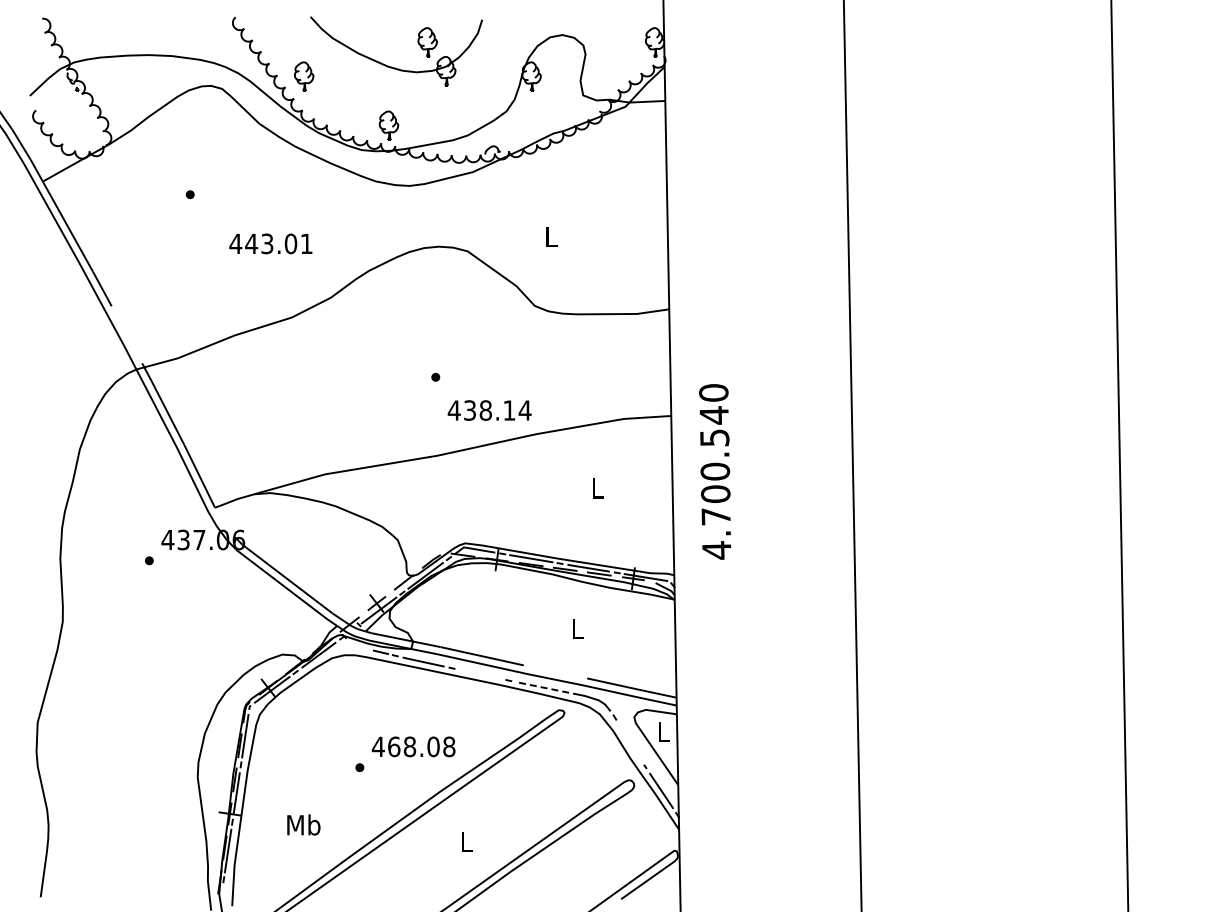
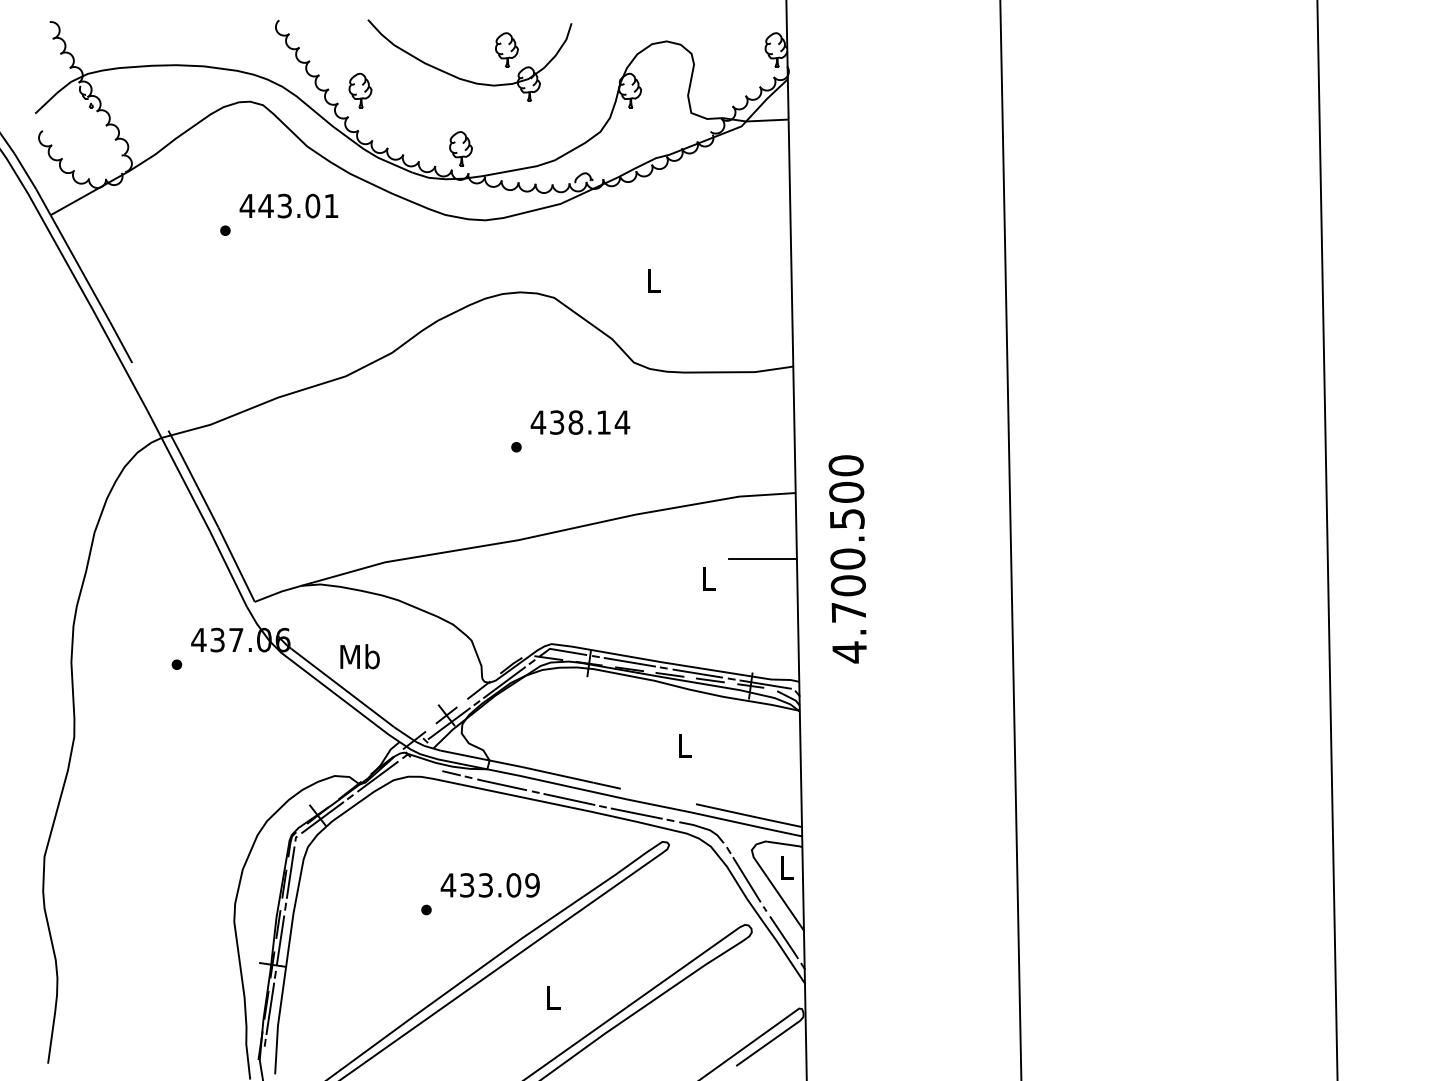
text: (270, 243) -> (288, 205), moved
text: (489, 410) -> (580, 422), moved
text: (714, 415) -> (846, 492), 4.700.540 -> 4.700.500
line: (643, 471) -> (762, 558), added
line: (480, 673) -> (569, 798), added
line: (537, 686) -> (637, 813), dashed -> solid
line: (629, 741) -> (746, 878), added
text: (421, 746) -> (499, 884), 468.08 -> 433.09
text: (303, 824) -> (359, 656), moved

